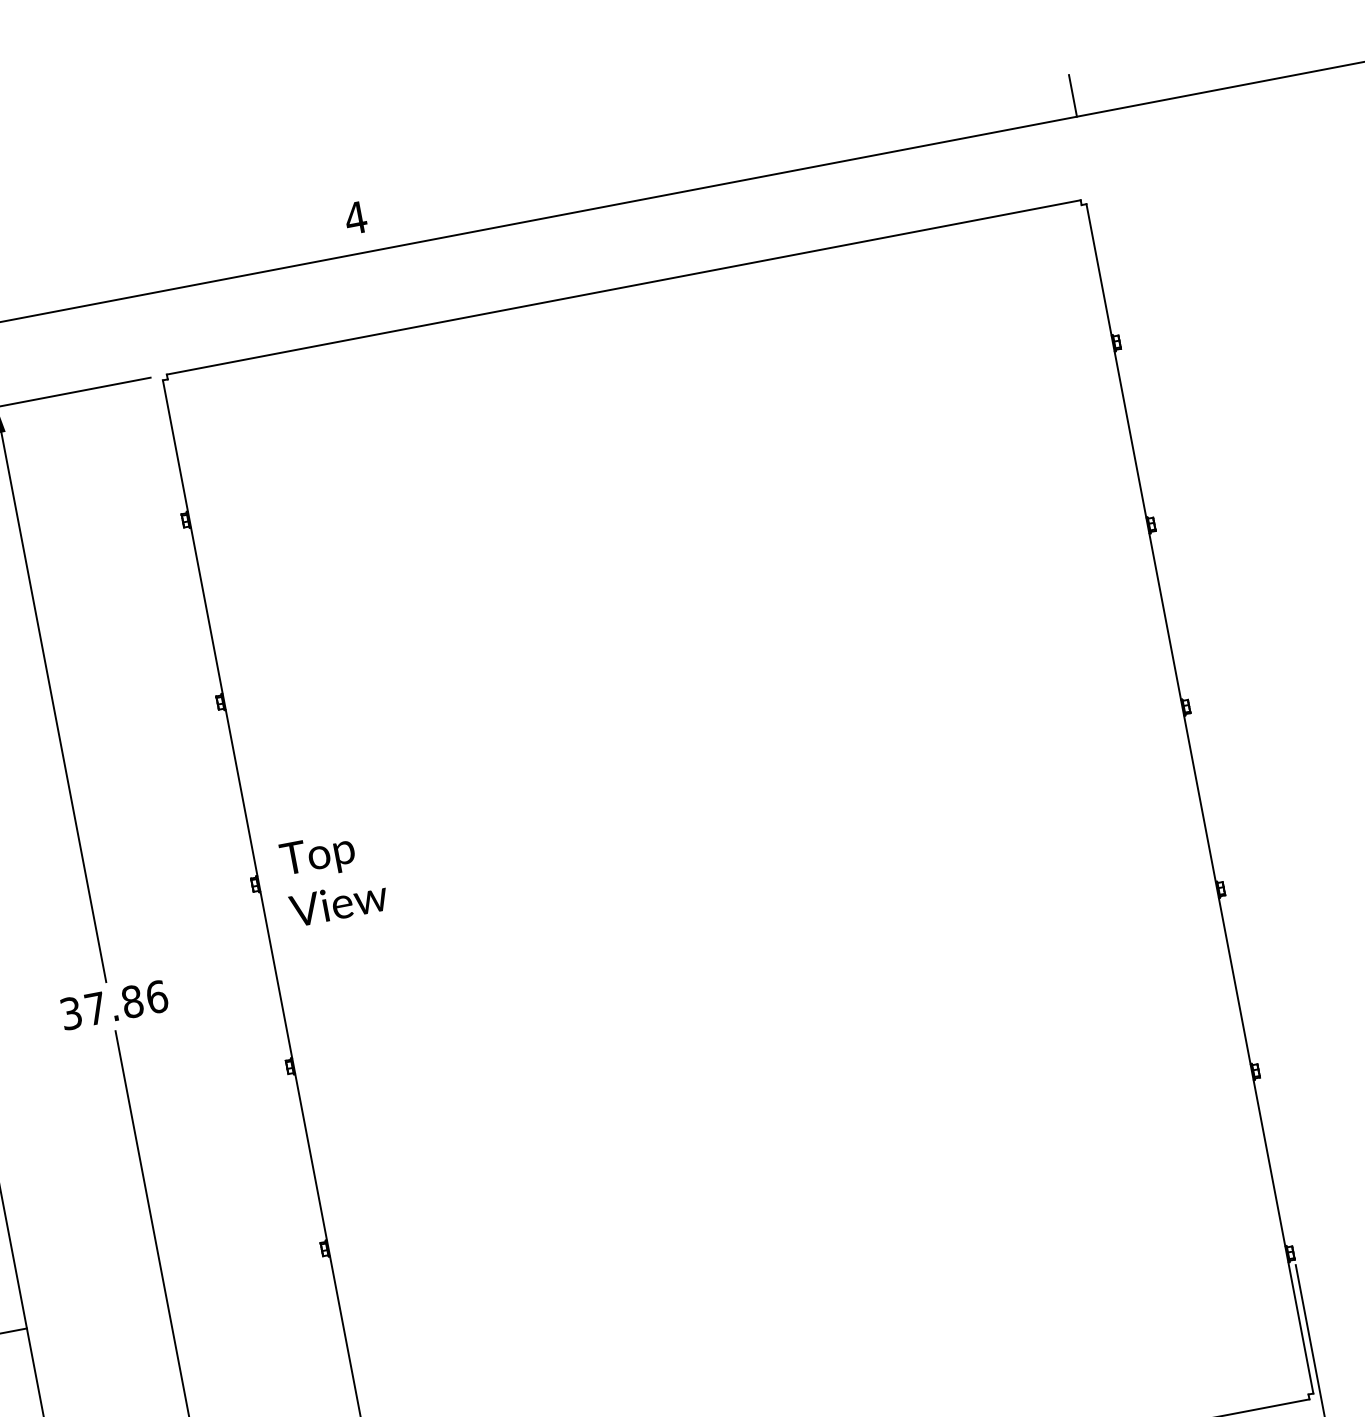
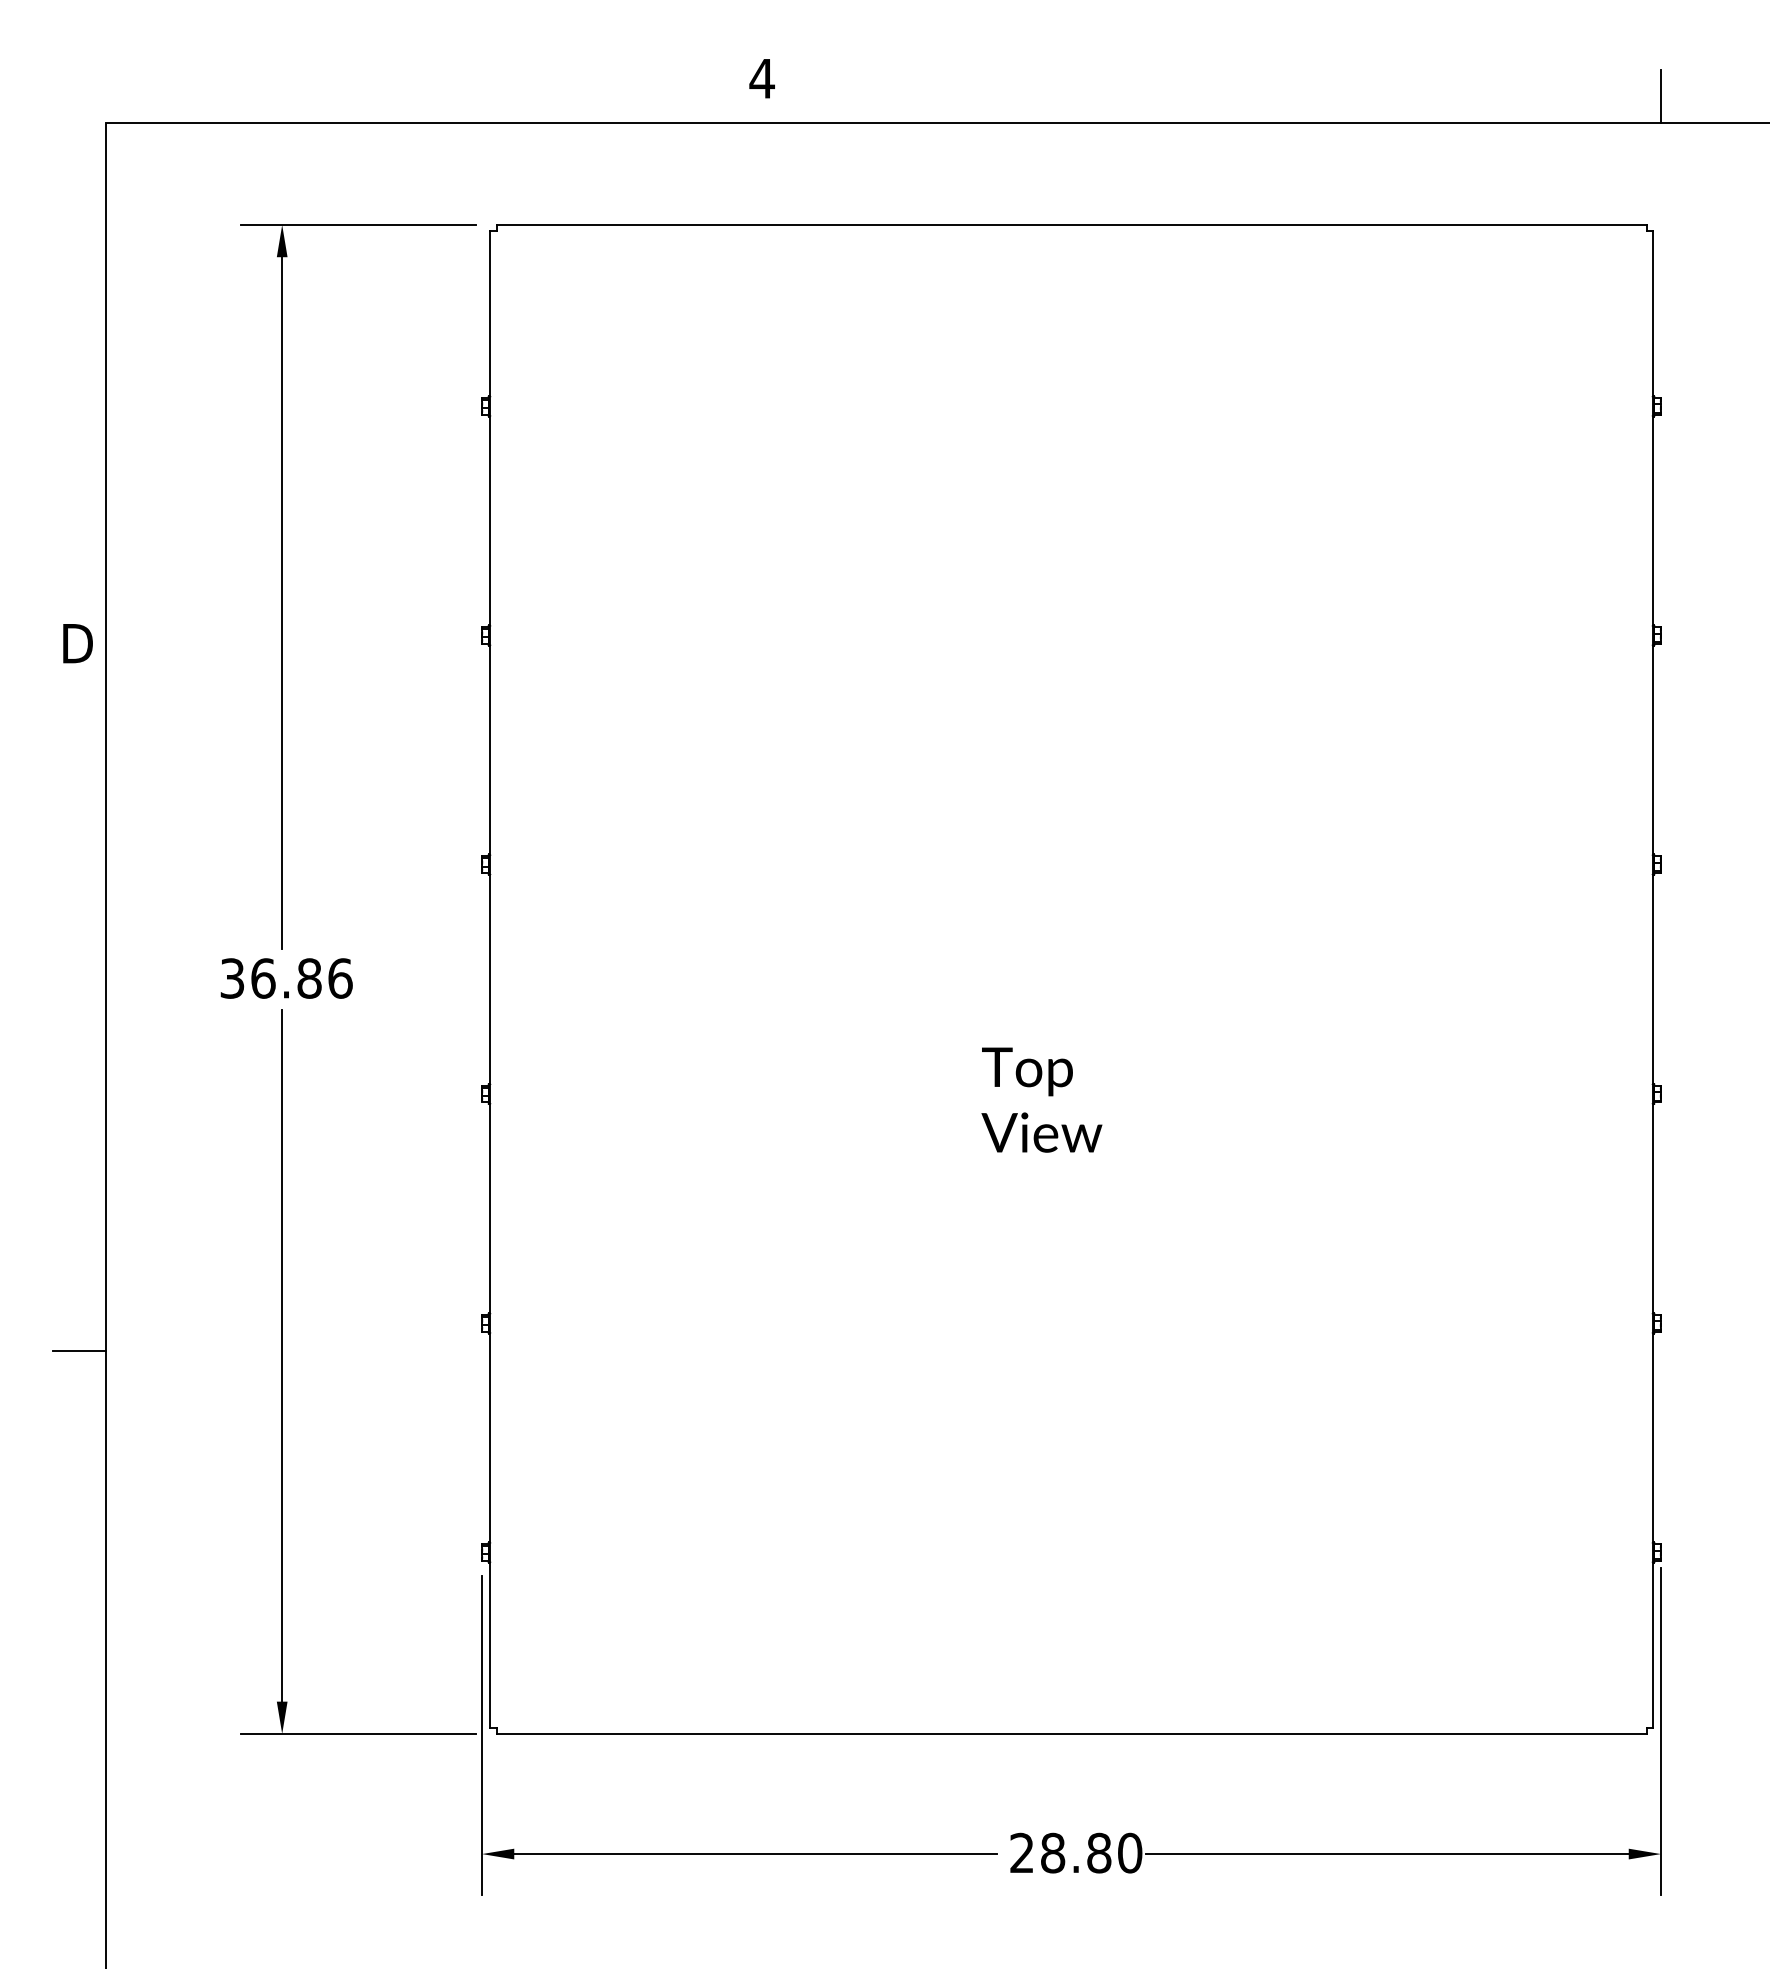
text: (333, 876) -> (1041, 1099), moved
text: (95, 1008) -> (263, 978), 37.86 -> 36.86

